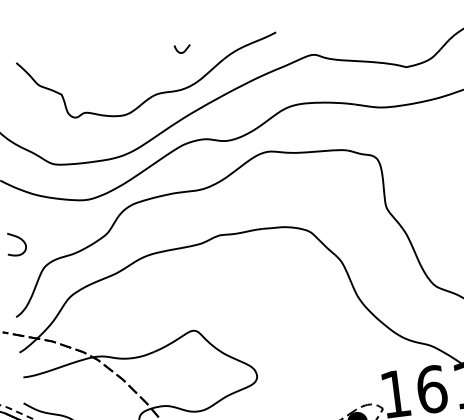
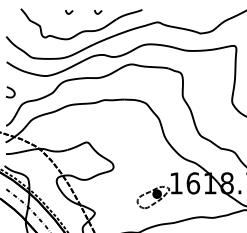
curve: (121, 57) -> (69, 12), added

